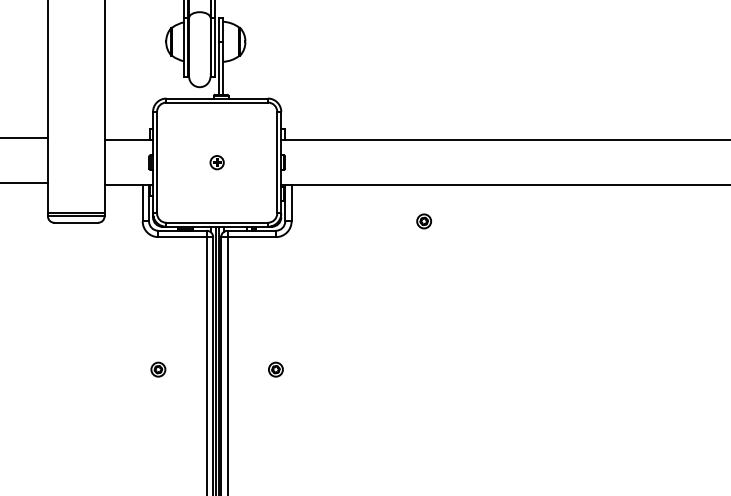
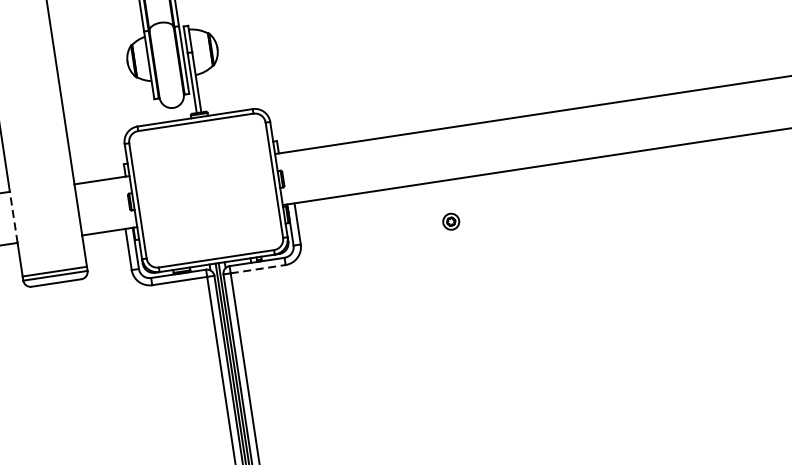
line: (47, 160) -> (13, 217), solid -> dashed
part: (216, 162) -> (205, 190), removed
line: (252, 237) -> (259, 269), solid -> dashed
part: (158, 369) -> (175, 435), removed
part: (275, 369) -> (307, 415), removed

